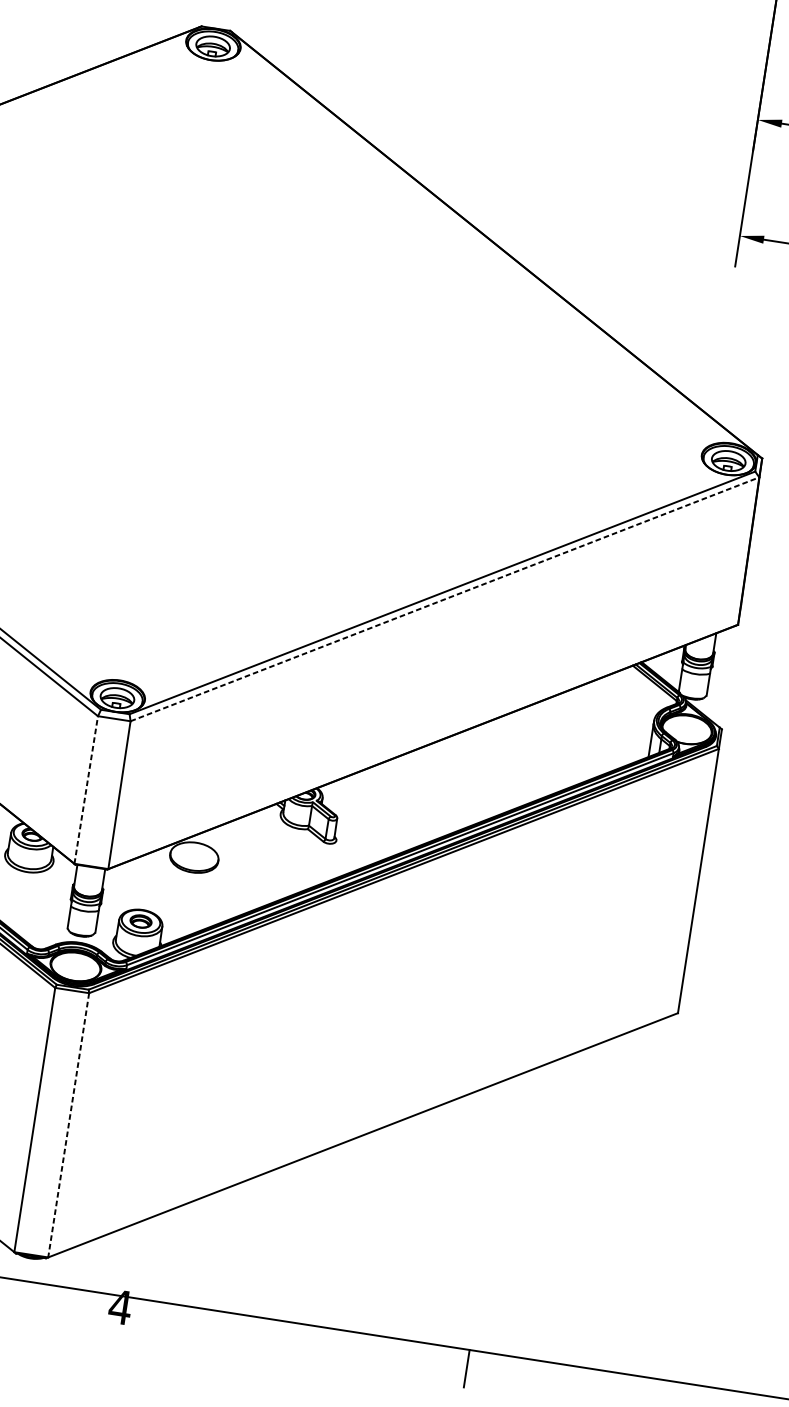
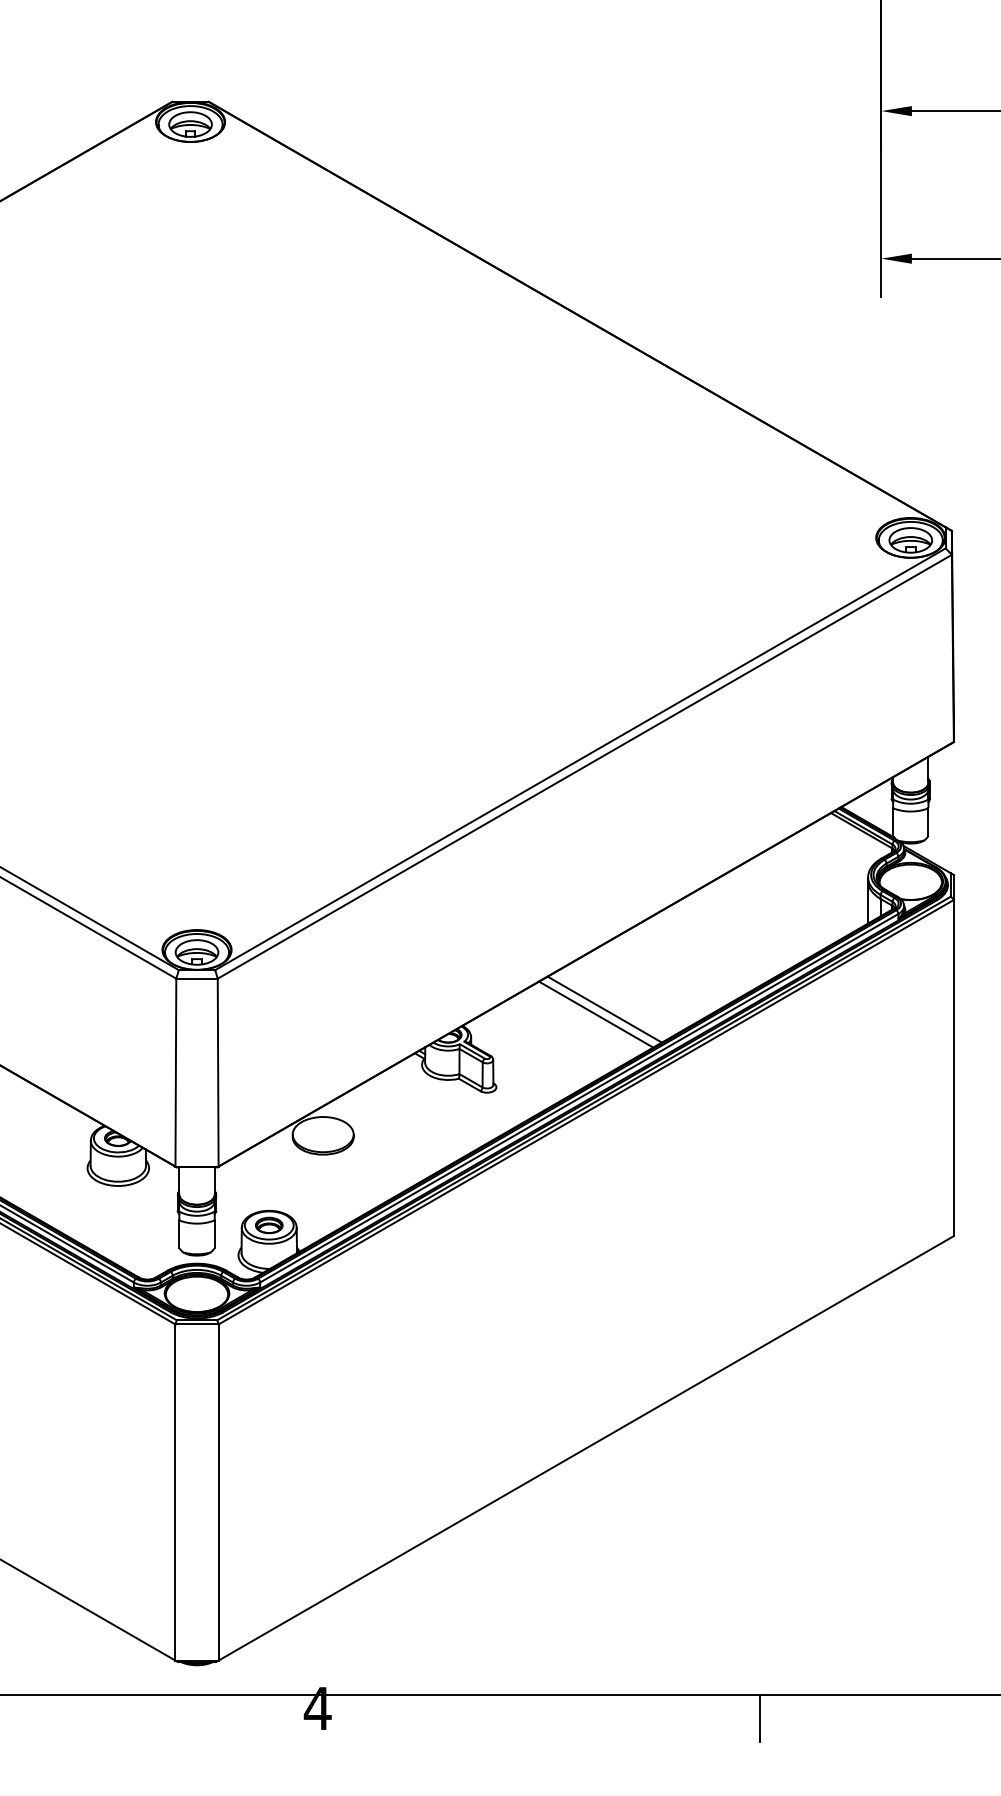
line: (444, 599) -> (584, 766), dashed -> solid
line: (85, 789) -> (175, 1072), dashed -> solid
line: (430, 792) -> (604, 1009), added
line: (423, 795) -> (596, 1014), added
line: (68, 1126) -> (218, 1493), dashed -> solid

